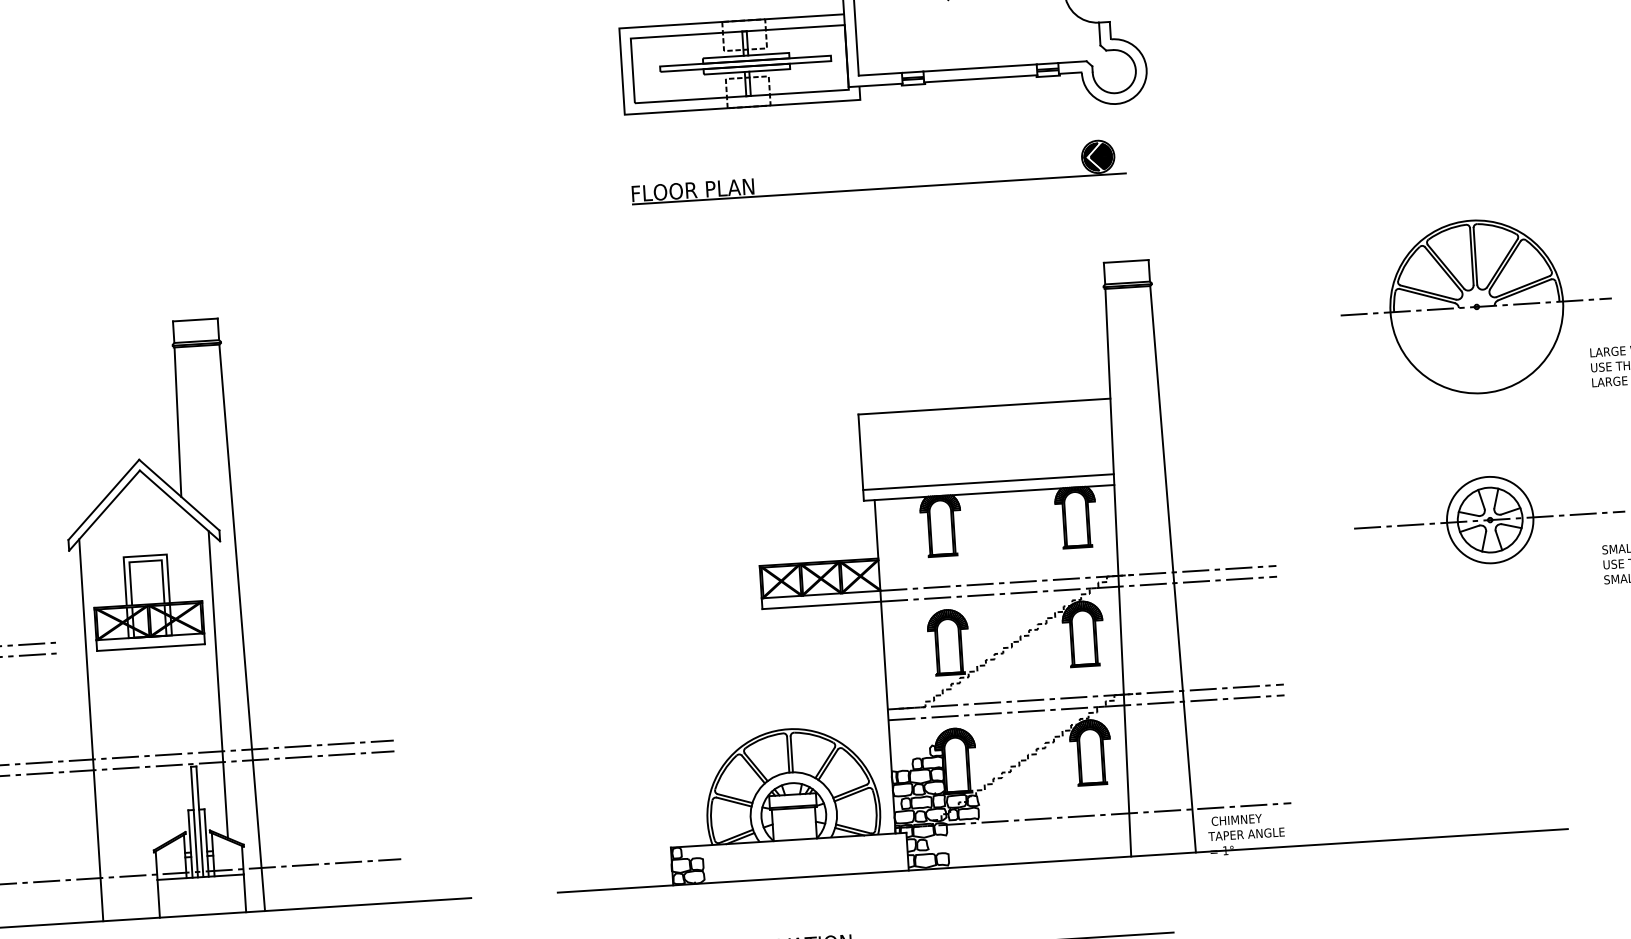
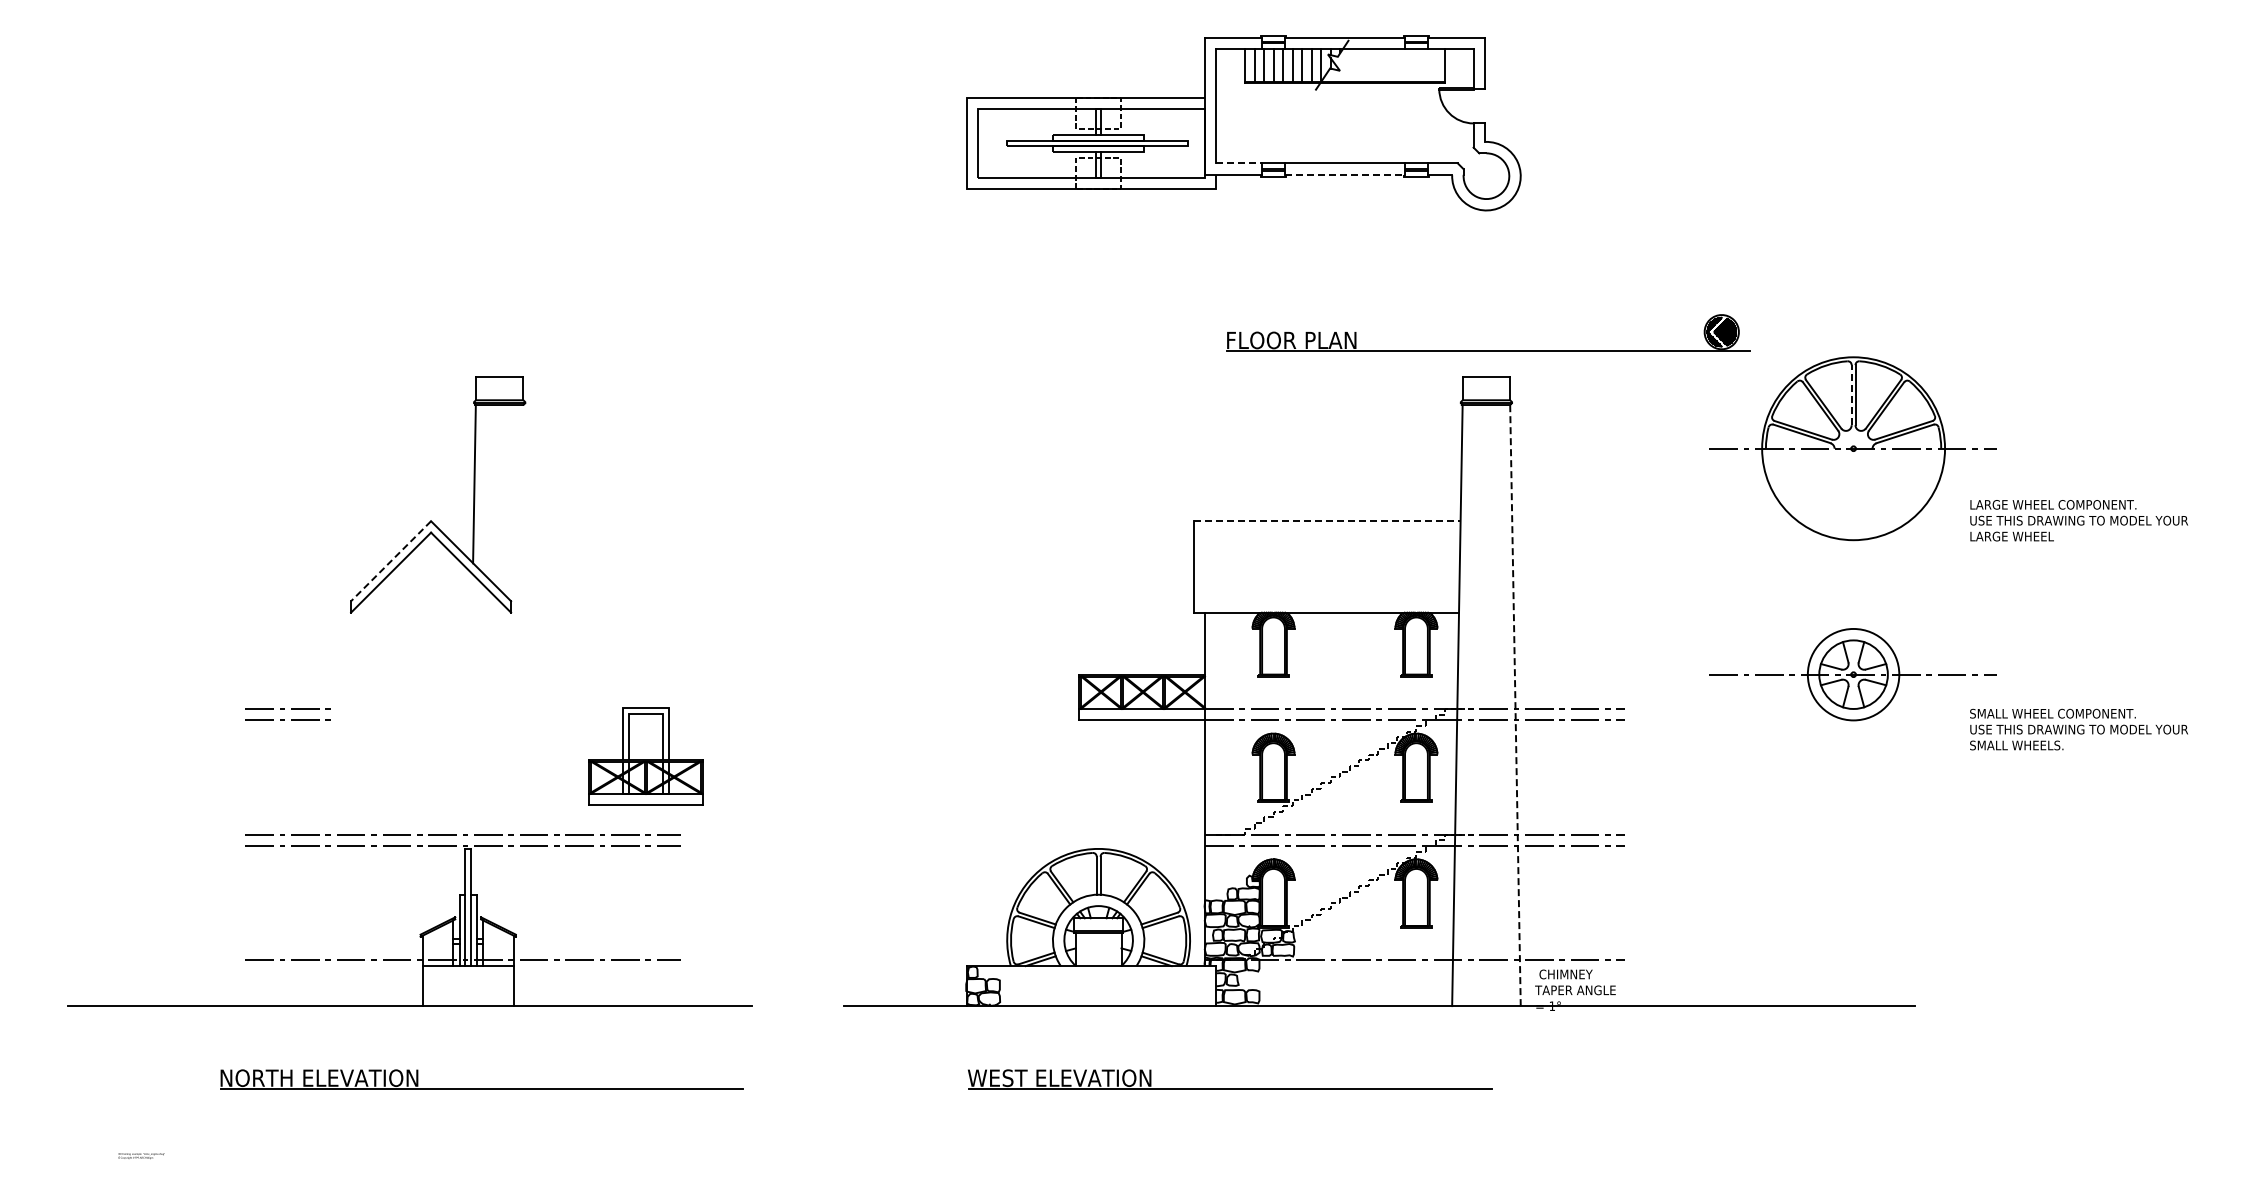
line: (880, 74) -> (1239, 163), solid -> dashed
line: (981, 78) -> (1345, 174), solid -> dashed
part: (879, 188) -> (1488, 350), moved
line: (1471, 255) -> (1851, 394), solid -> dashed
line: (984, 406) -> (1327, 521), solid -> dashed
line: (988, 482) -> (1326, 601), removed
line: (104, 500) -> (391, 561), solid -> dashed
line: (1173, 569) -> (1515, 705), solid -> dashed
part: (147, 601) -> (645, 756), moved
line: (242, 627) -> (528, 705), removed
line: (218, 684) -> (499, 763), removed
line: (91, 730) -> (362, 803), removed

